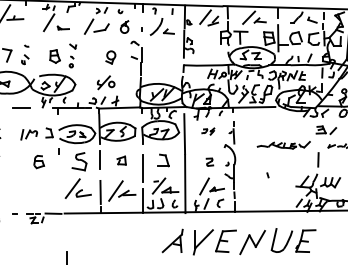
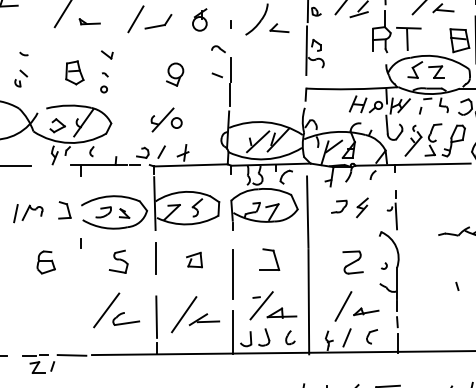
part: (208, 131) -> (350, 207), size x1.67
part: (79, 161) -> (118, 261), size x0.71
part: (209, 162) -> (352, 263), size x1.67

